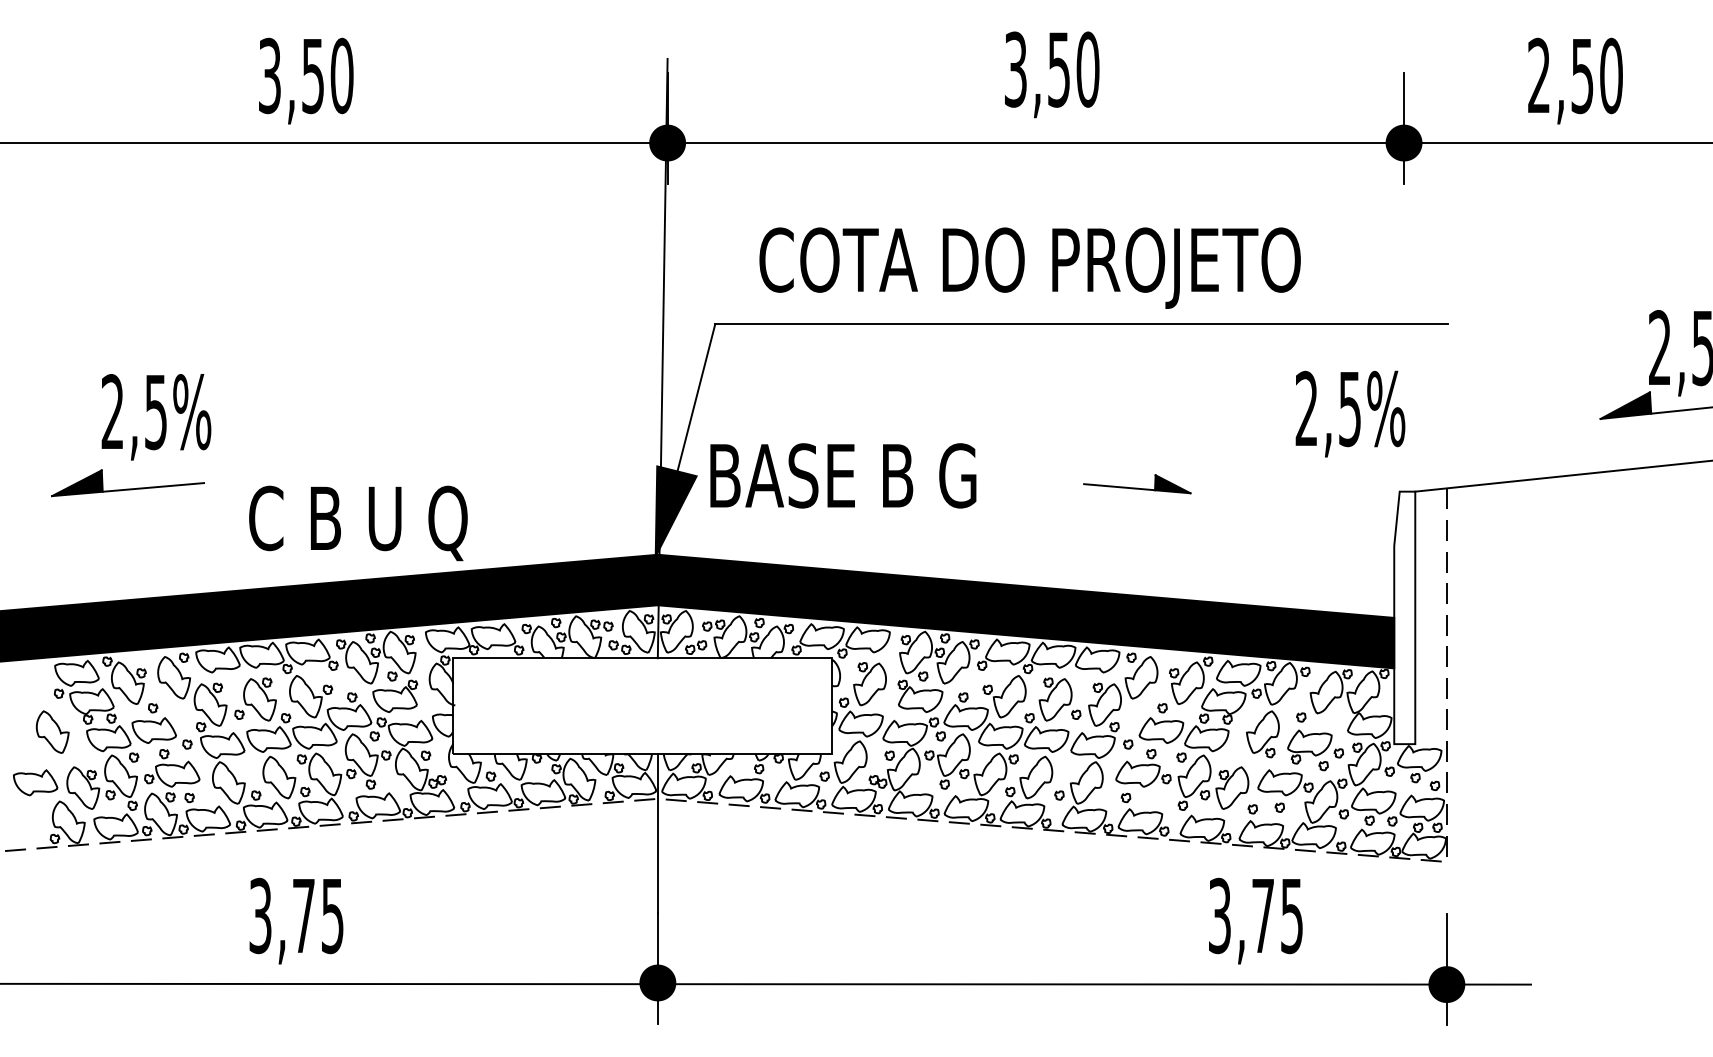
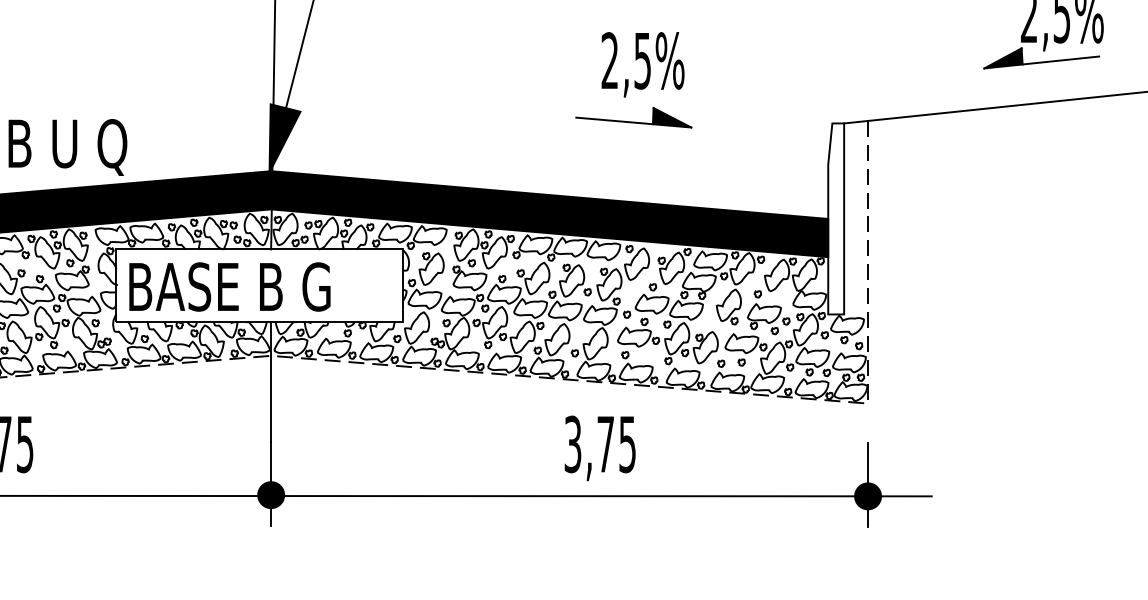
text: (1350, 413) -> (643, 64), moved
text: (843, 475) -> (230, 286), moved
part: (1137, 484) -> (634, 118), size x1.43
text: (1255, 920) -> (599, 447), moved

